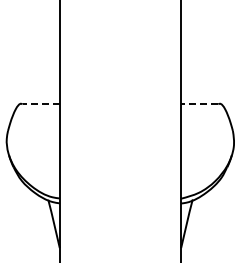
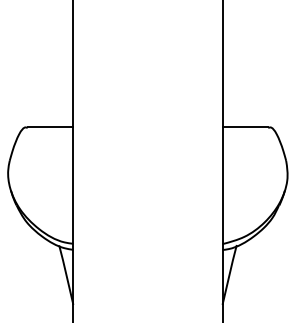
line: (41, 103) -> (50, 127), dashed -> solid
line: (199, 103) -> (245, 127), dashed -> solid

